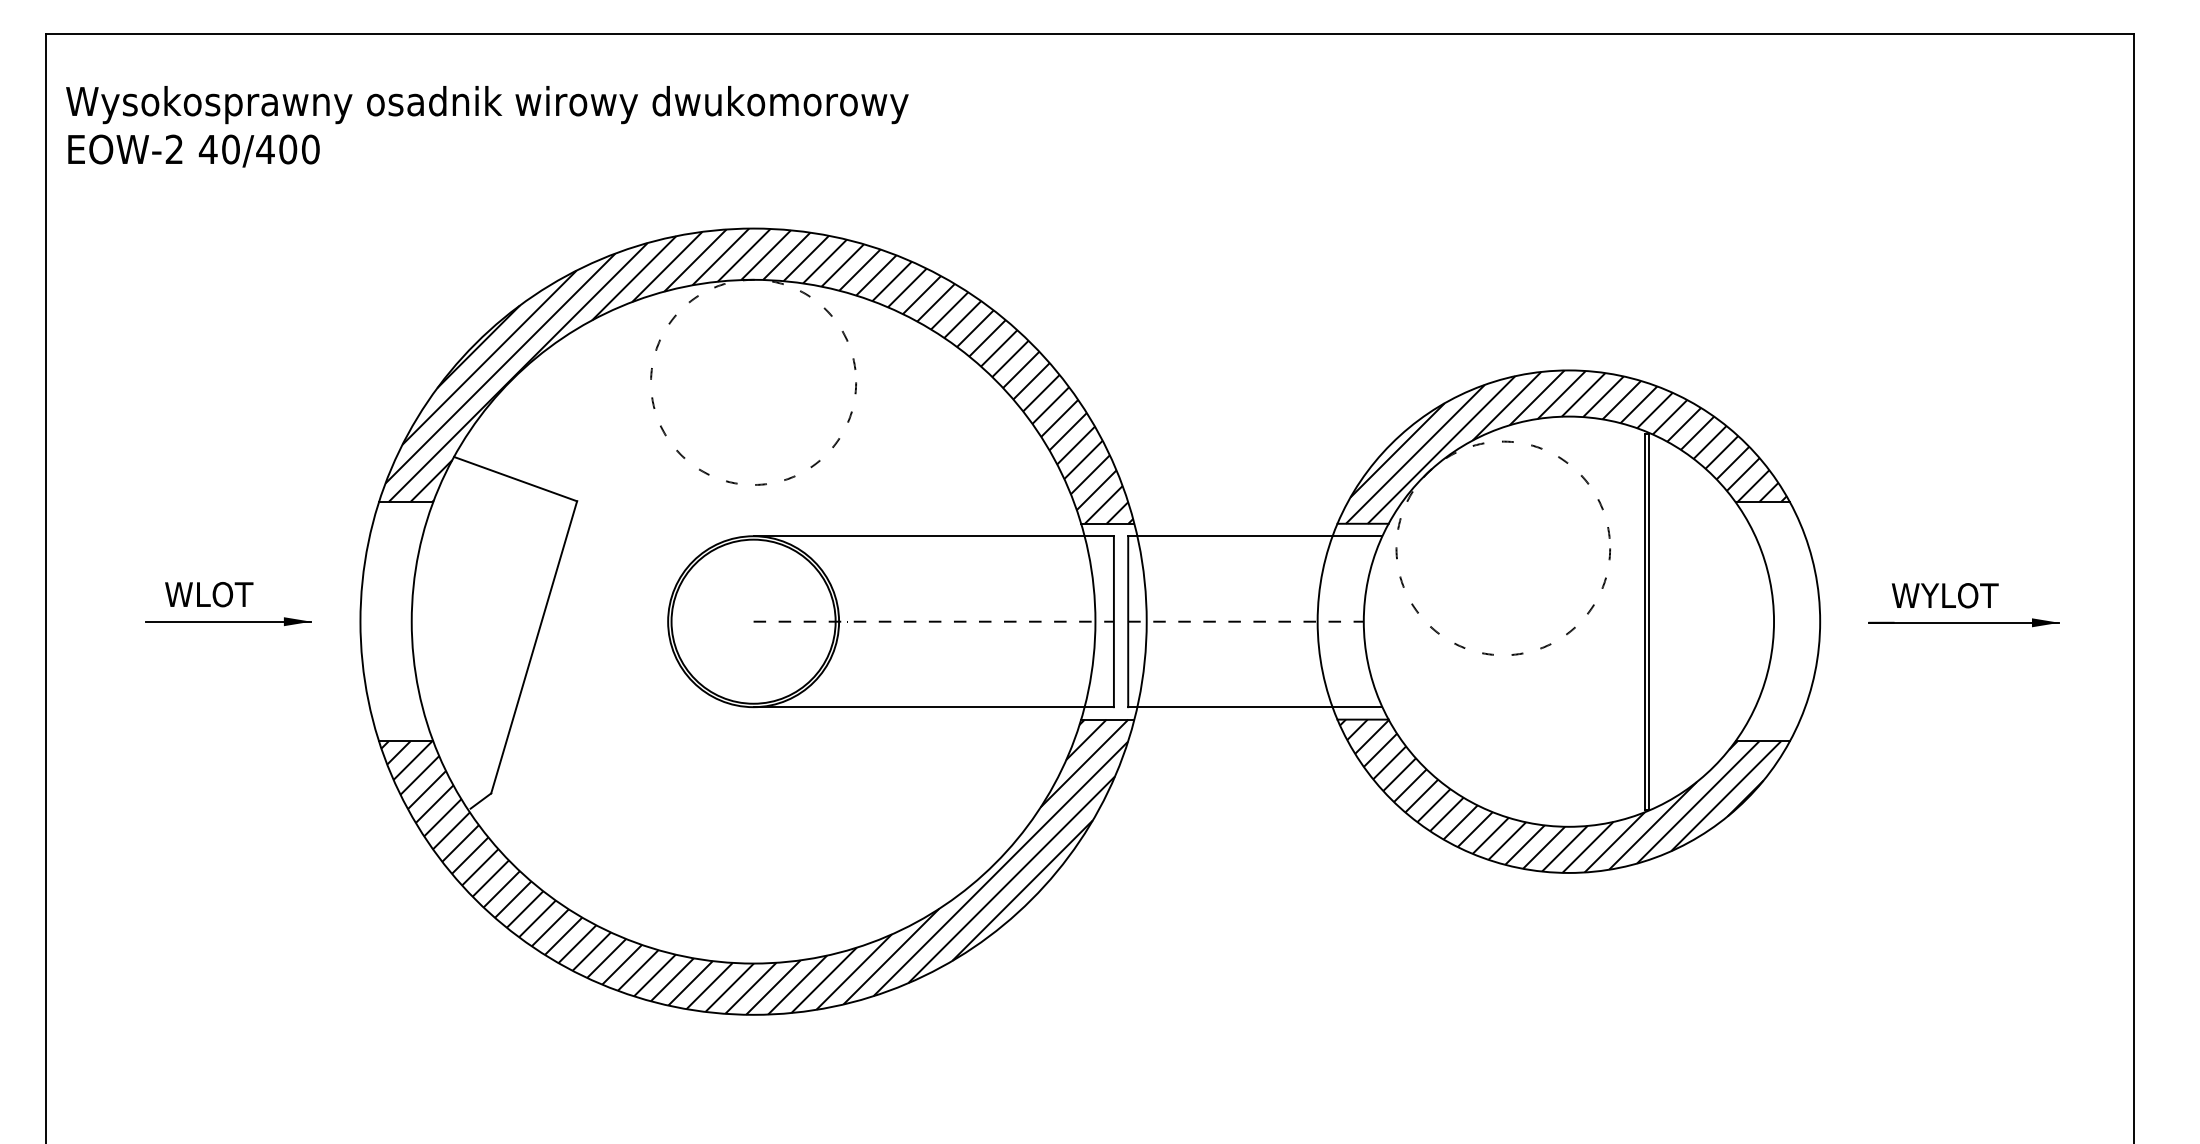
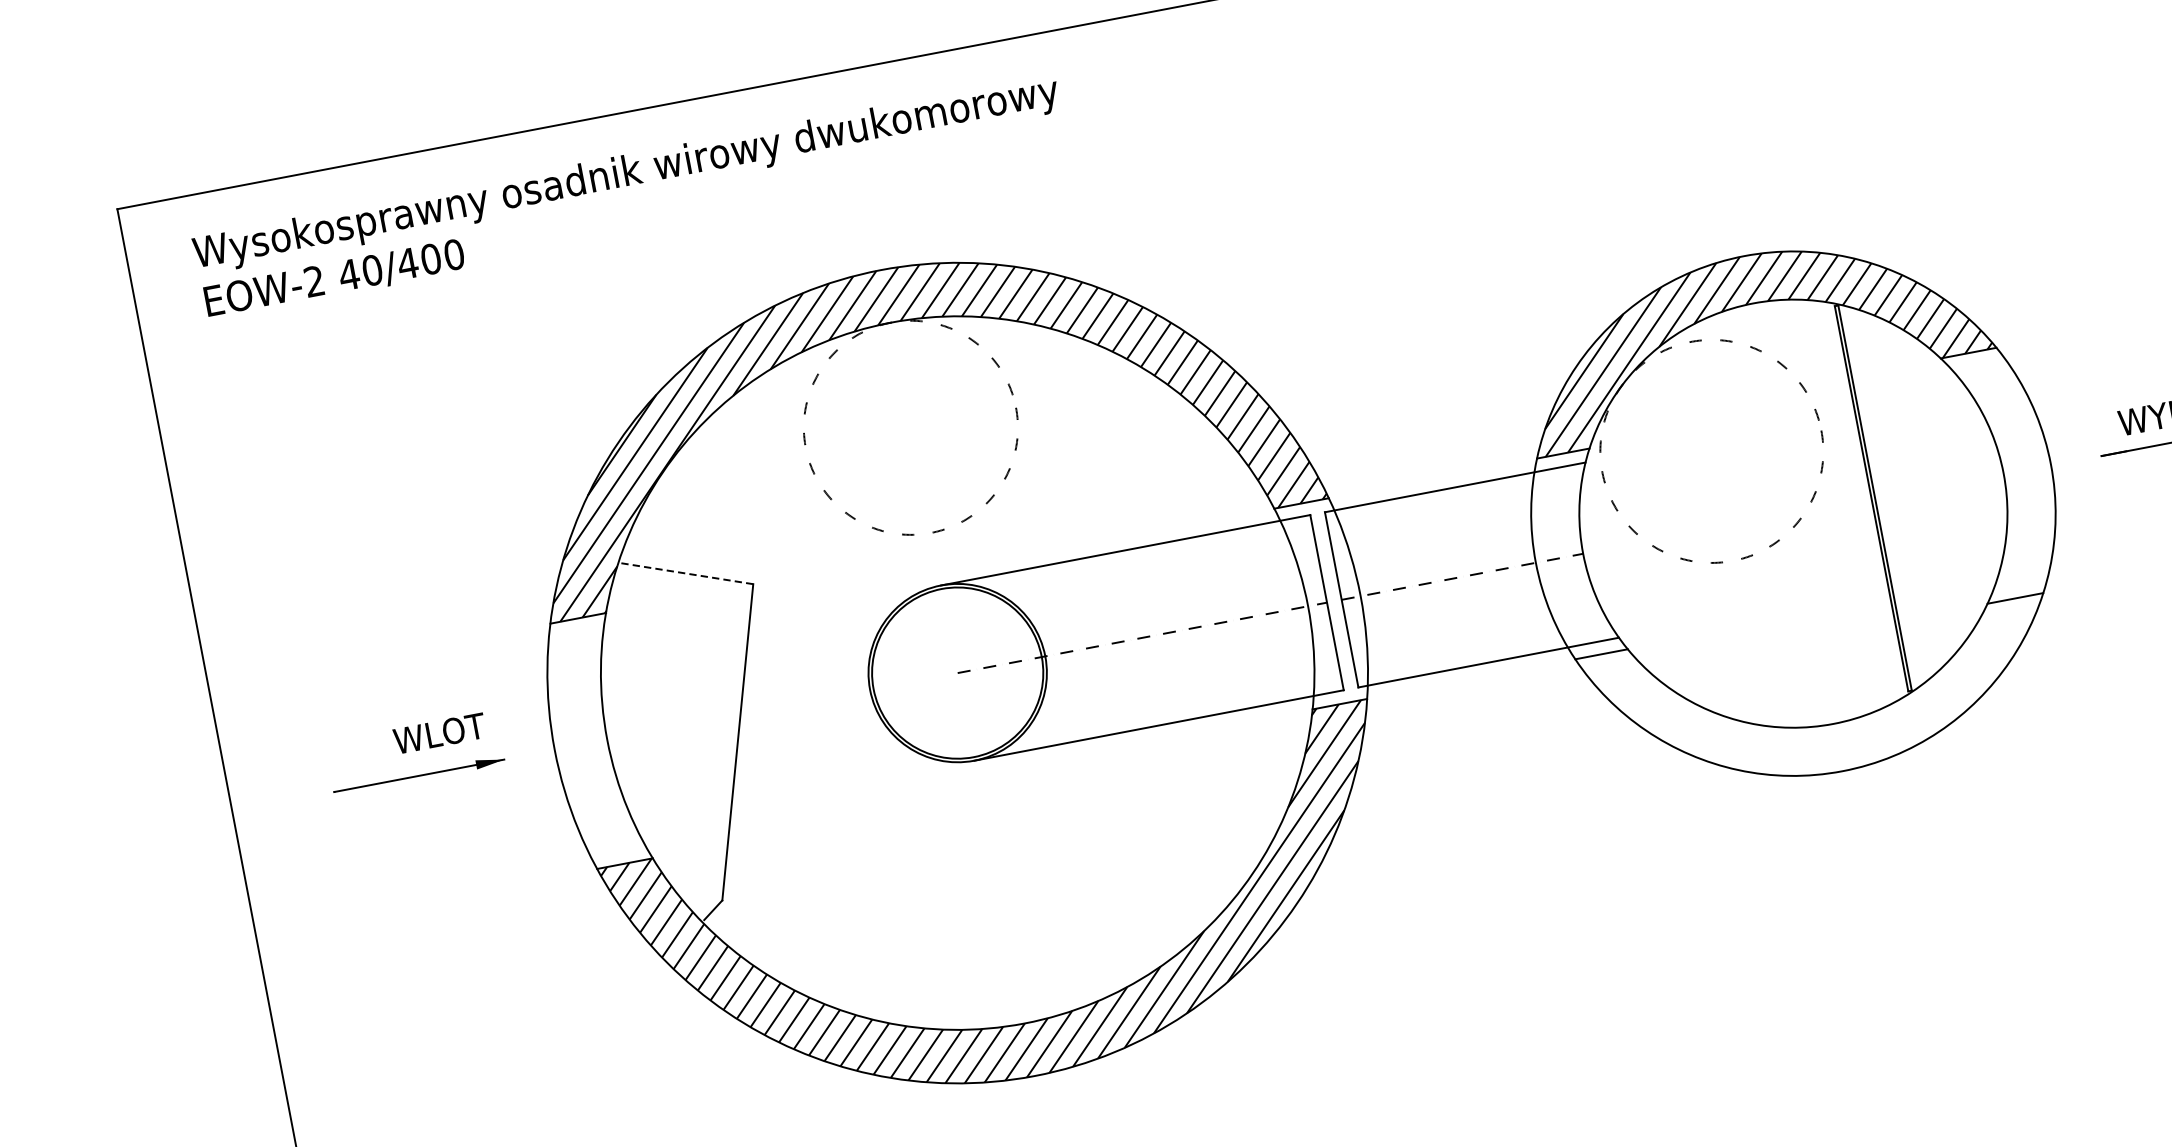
text: (487, 126) -> (630, 196), moved
line: (515, 478) -> (685, 572), solid -> dashed
text: (209, 594) -> (440, 733), moved
hatch: (1560, 795) -> (1818, 693), removed

